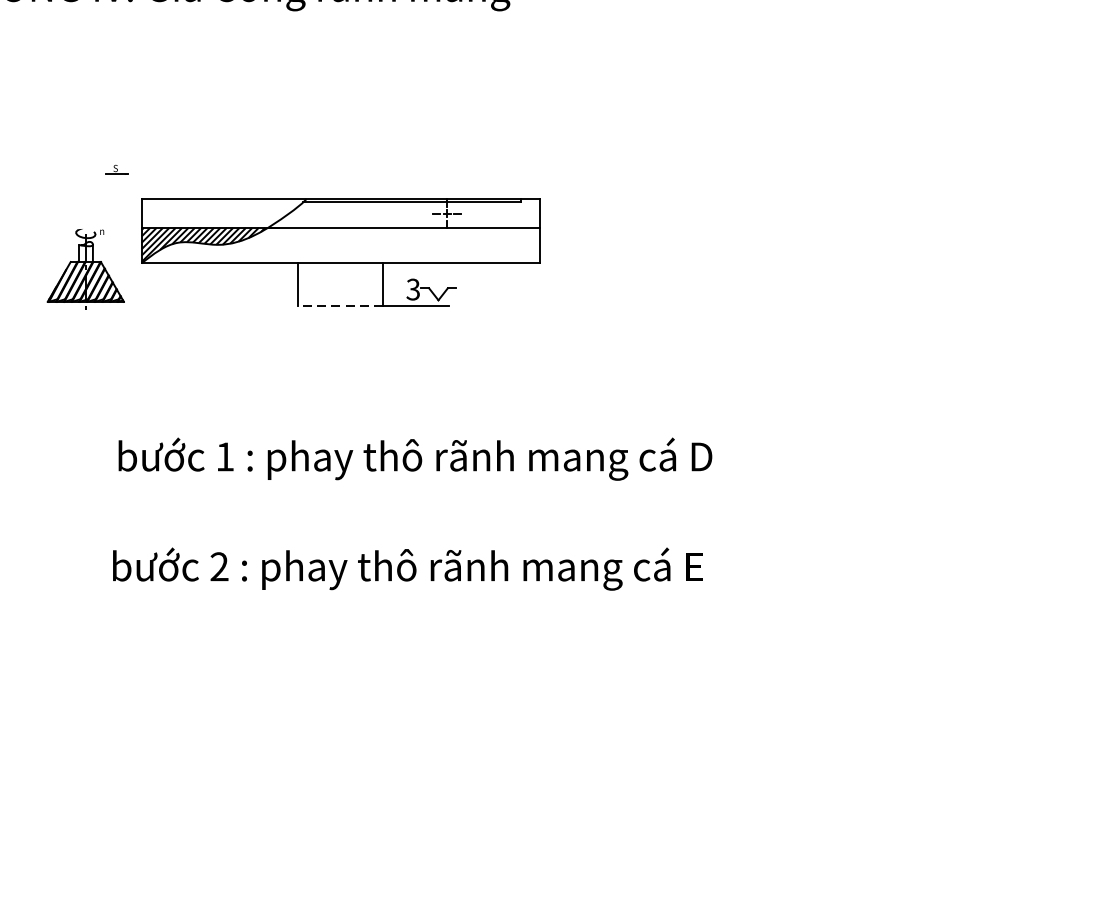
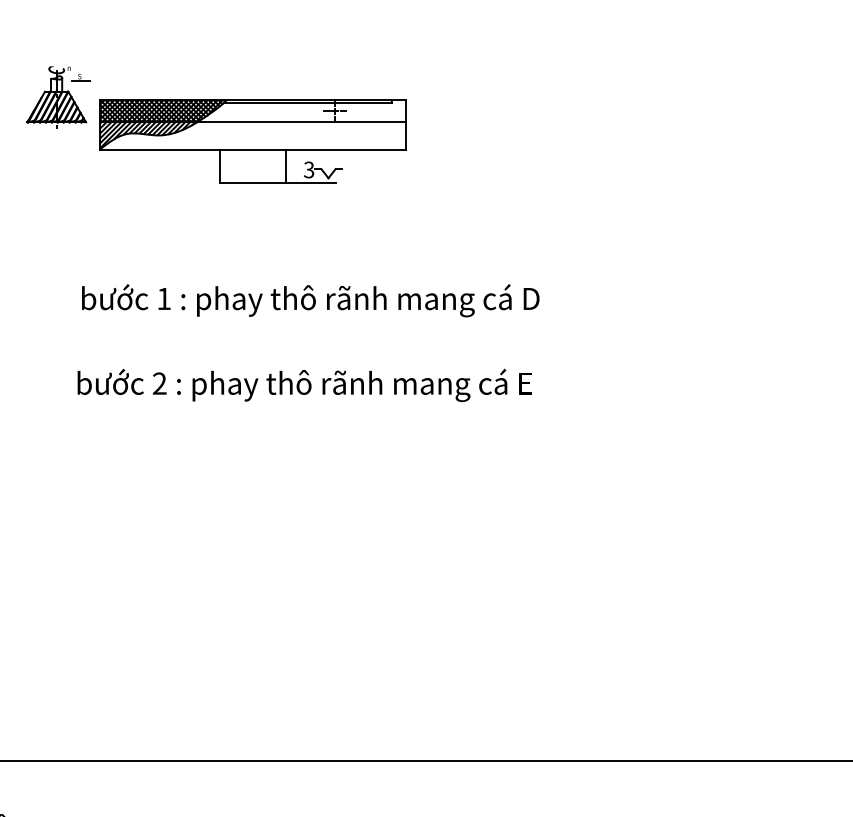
hatch: (223, 213) -> (162, 111), added
part: (85, 269) -> (56, 97), moved
line: (341, 305) -> (253, 182), dashed -> solid

